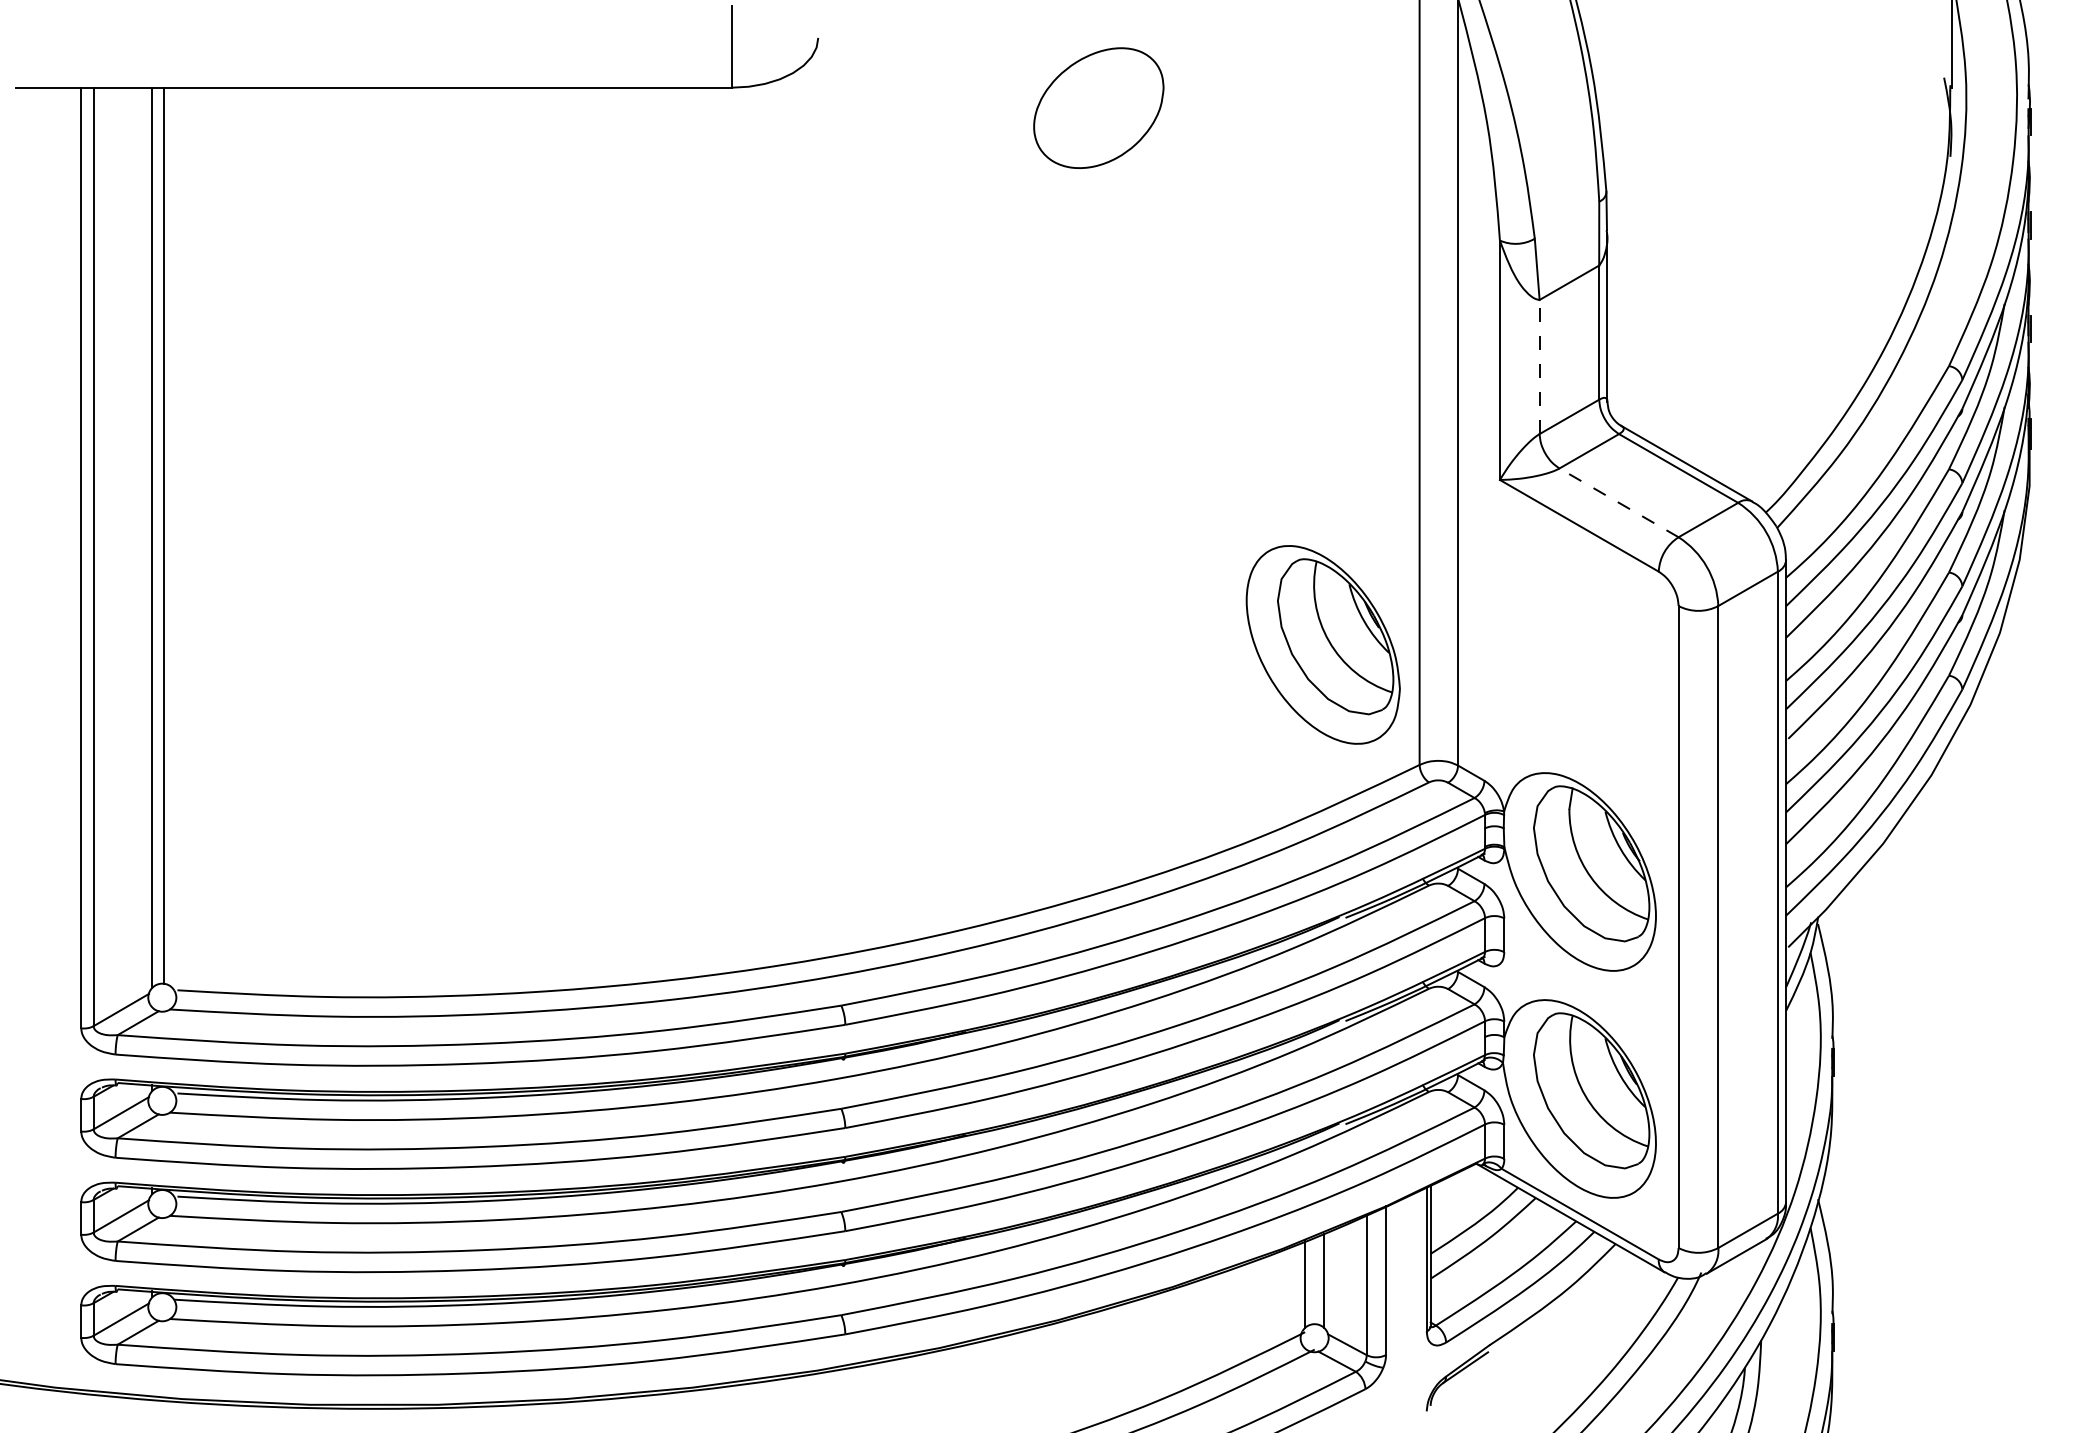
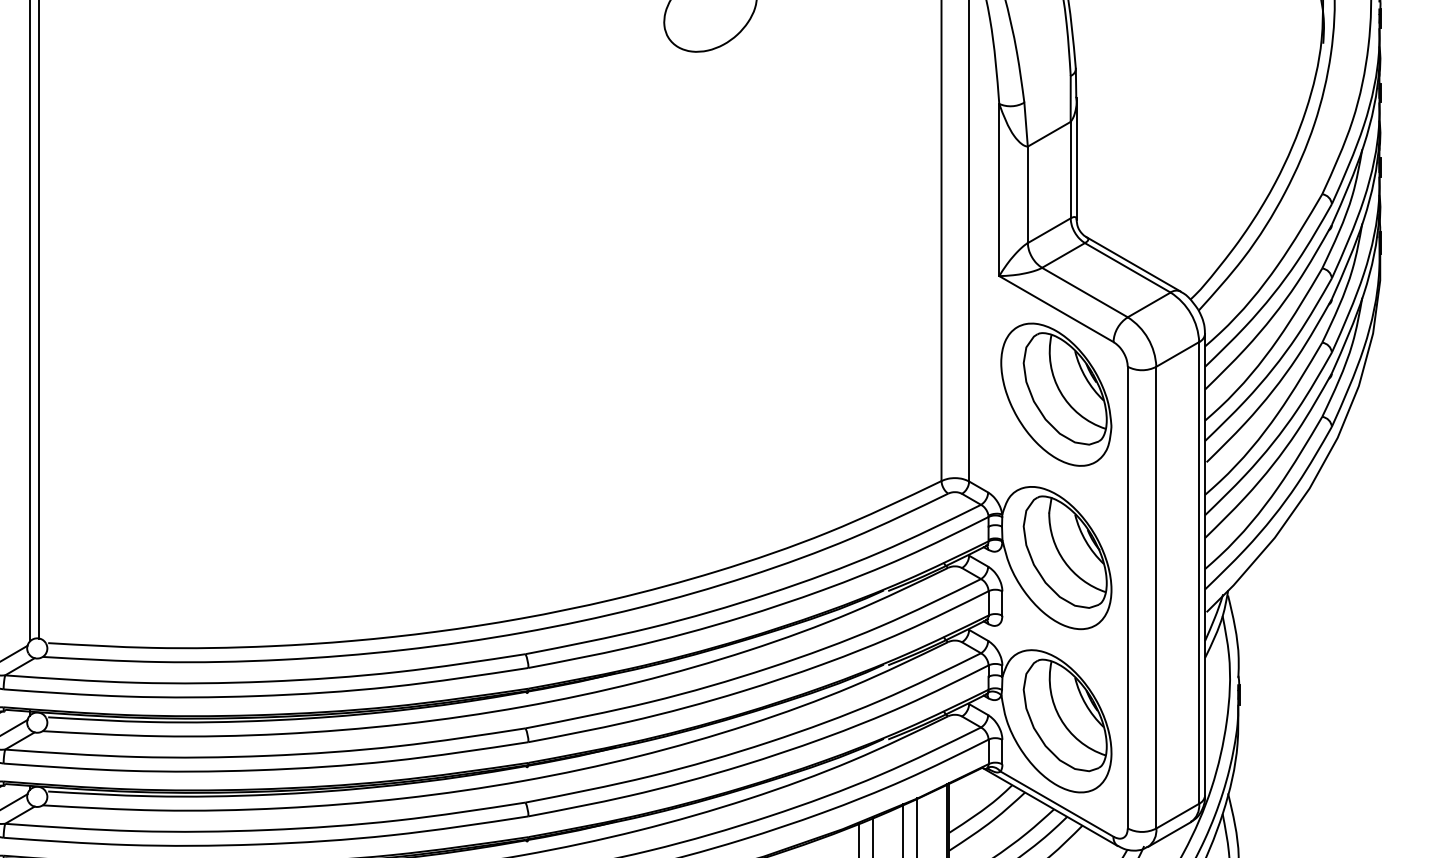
line: (1539, 366) -> (1027, 194), dashed -> solid
line: (1619, 502) -> (1085, 292), dashed -> solid
part: (1322, 644) -> (1055, 394), moved

